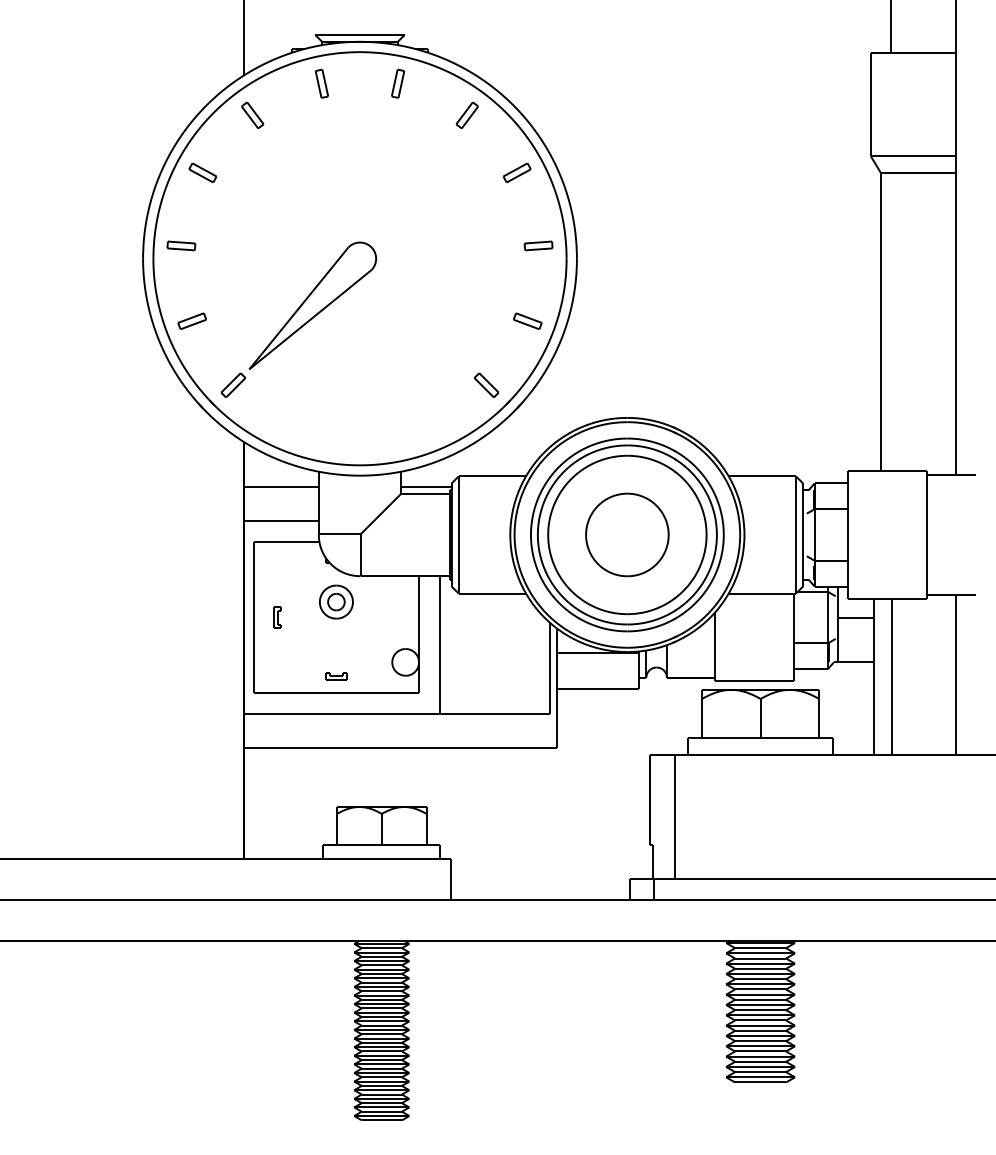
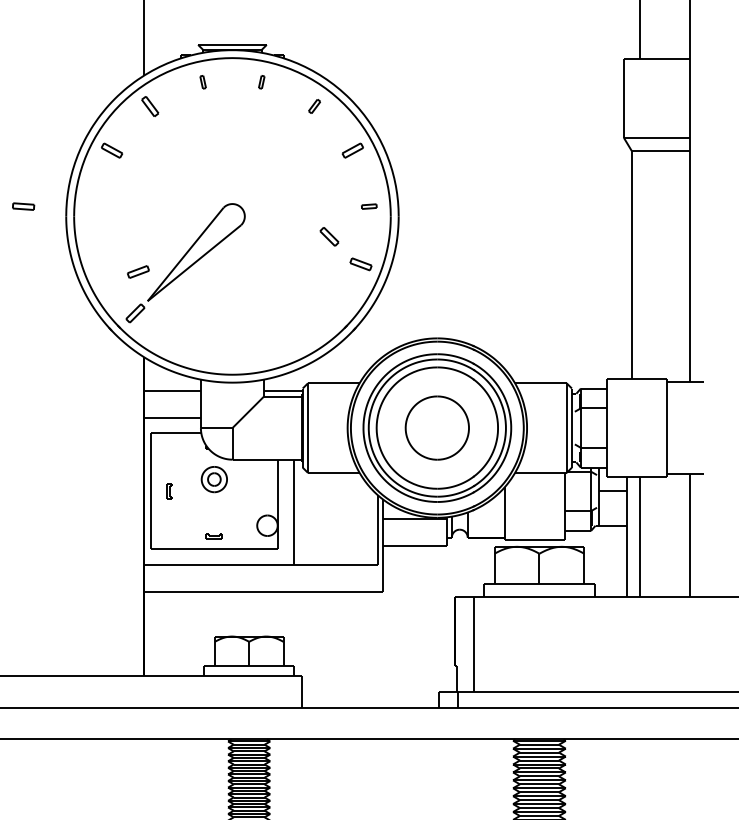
part: (321, 83) -> (202, 82), size x0.6
part: (398, 83) -> (261, 82), size x0.6
part: (466, 114) -> (314, 105), size x0.7
part: (181, 245) -> (23, 206), moved
part: (538, 245) -> (369, 206), size x0.7
part: (191, 320) -> (137, 271), moved
part: (486, 384) -> (329, 236), moved

